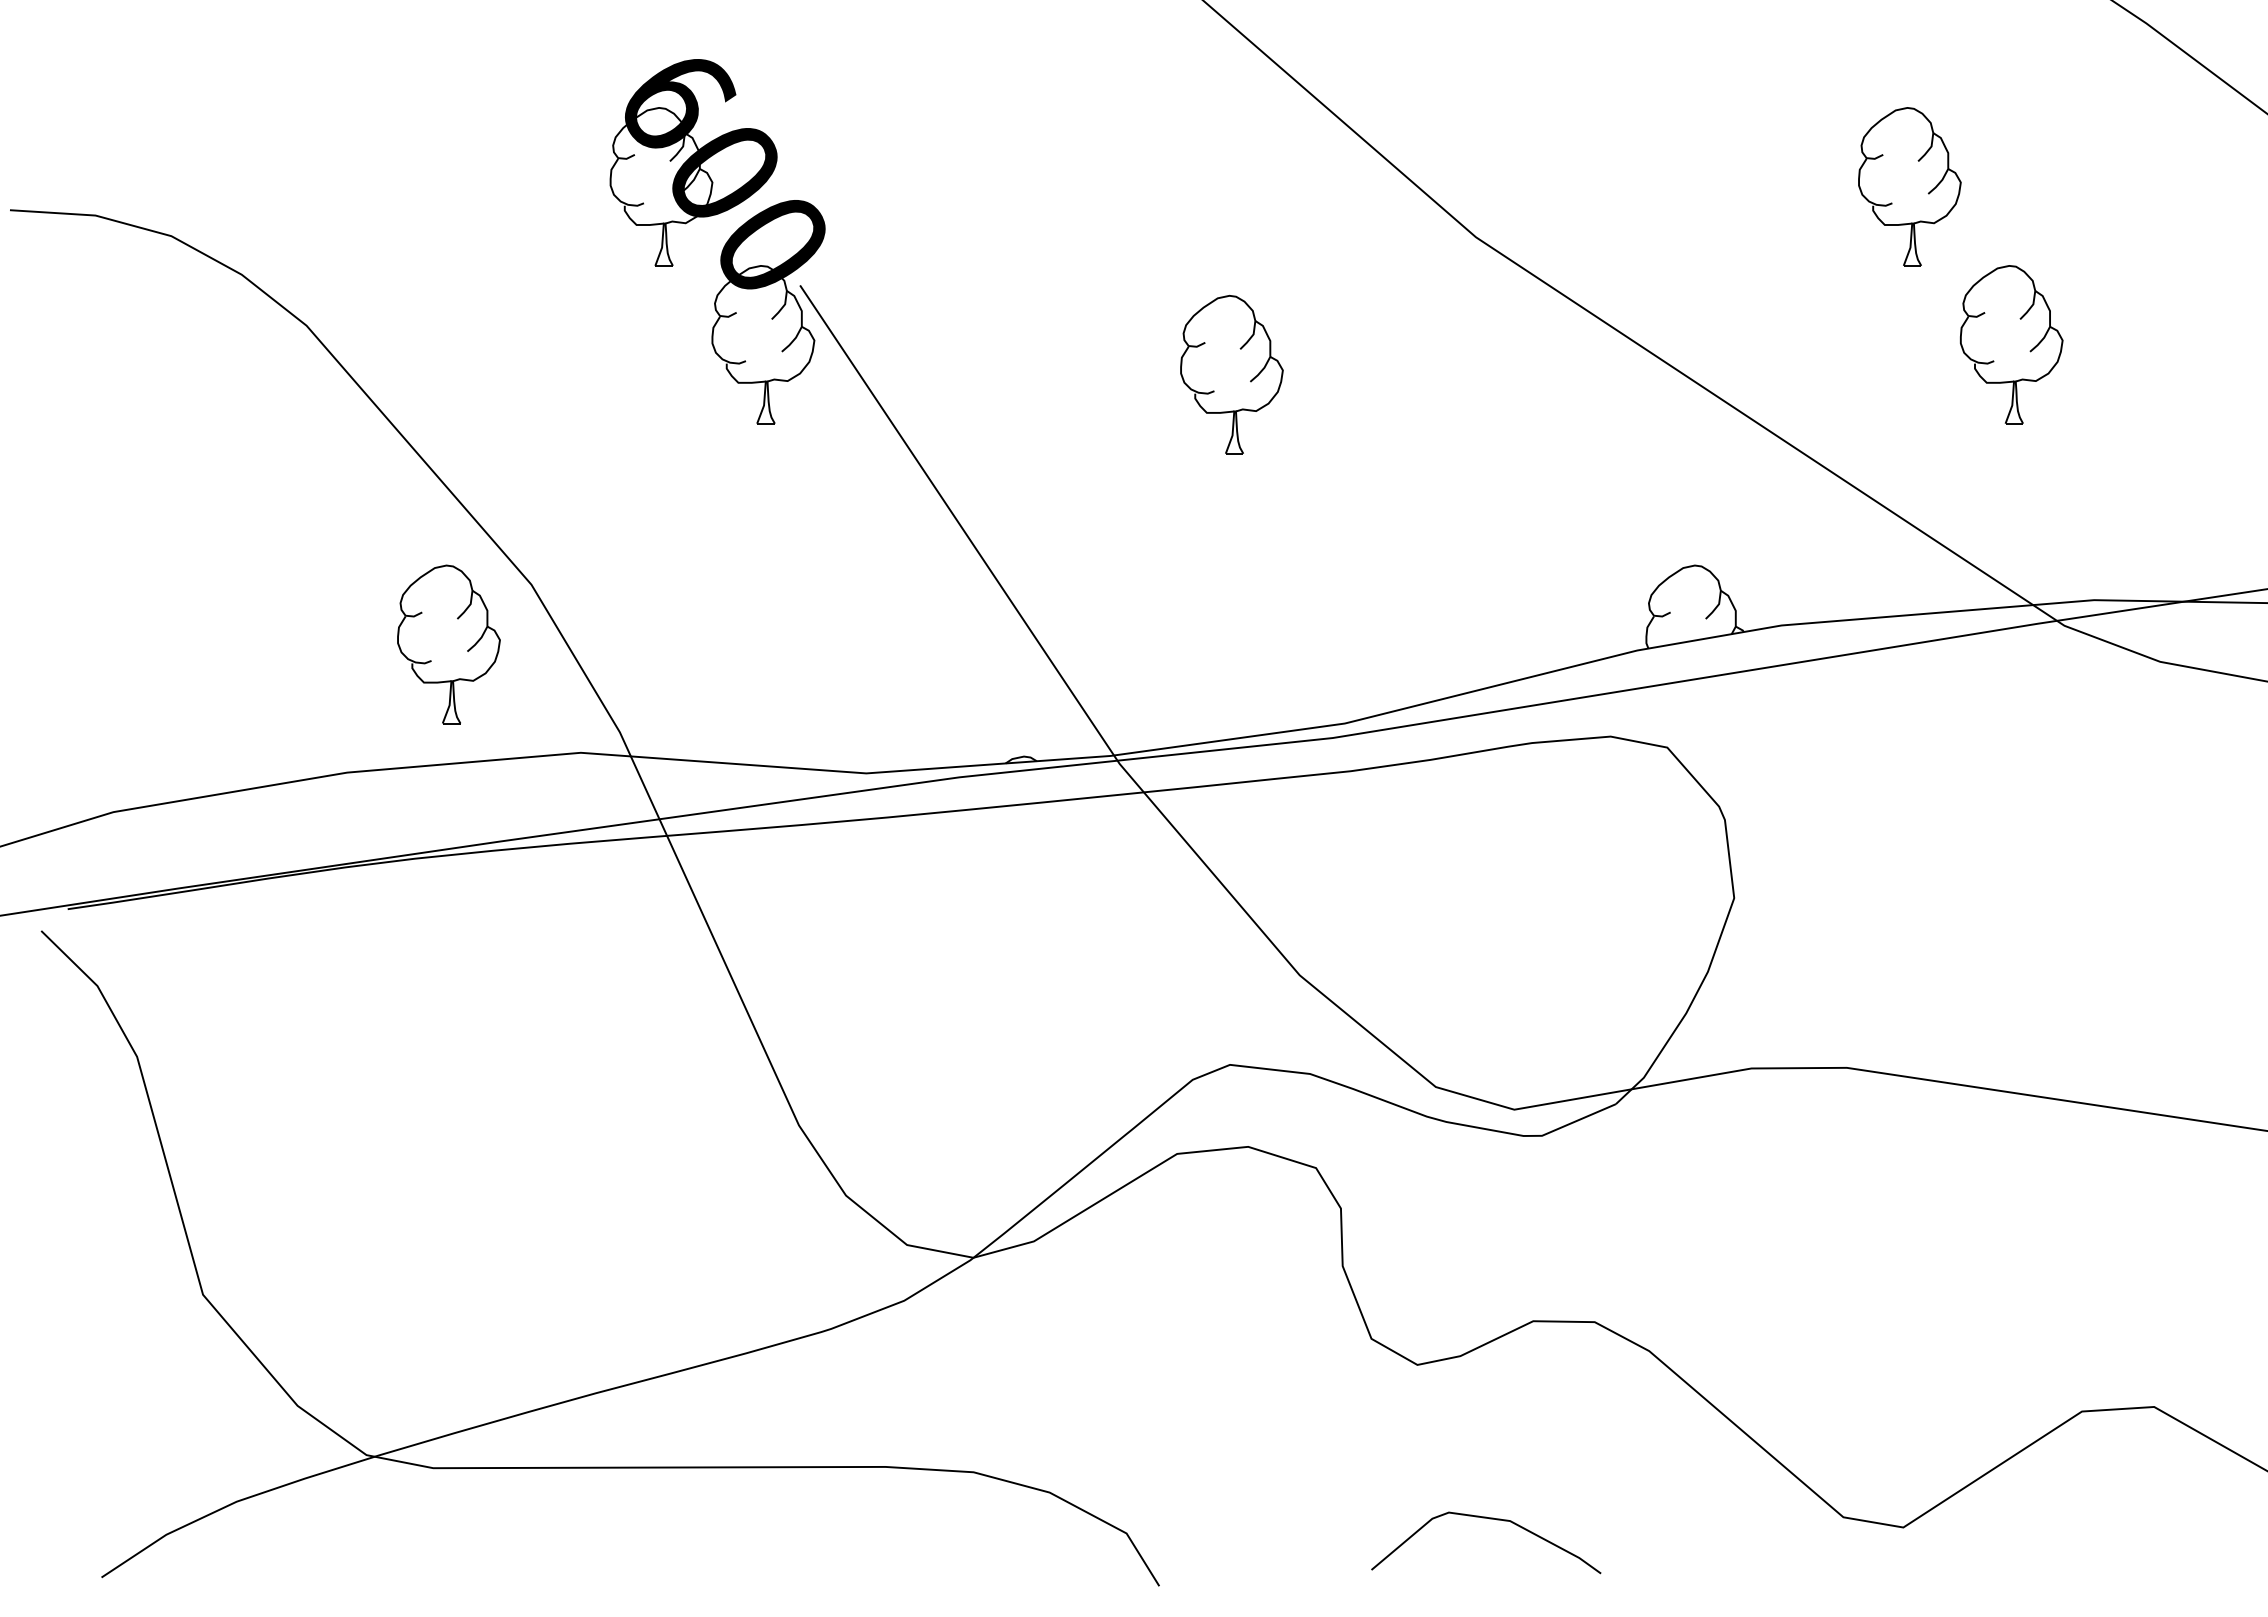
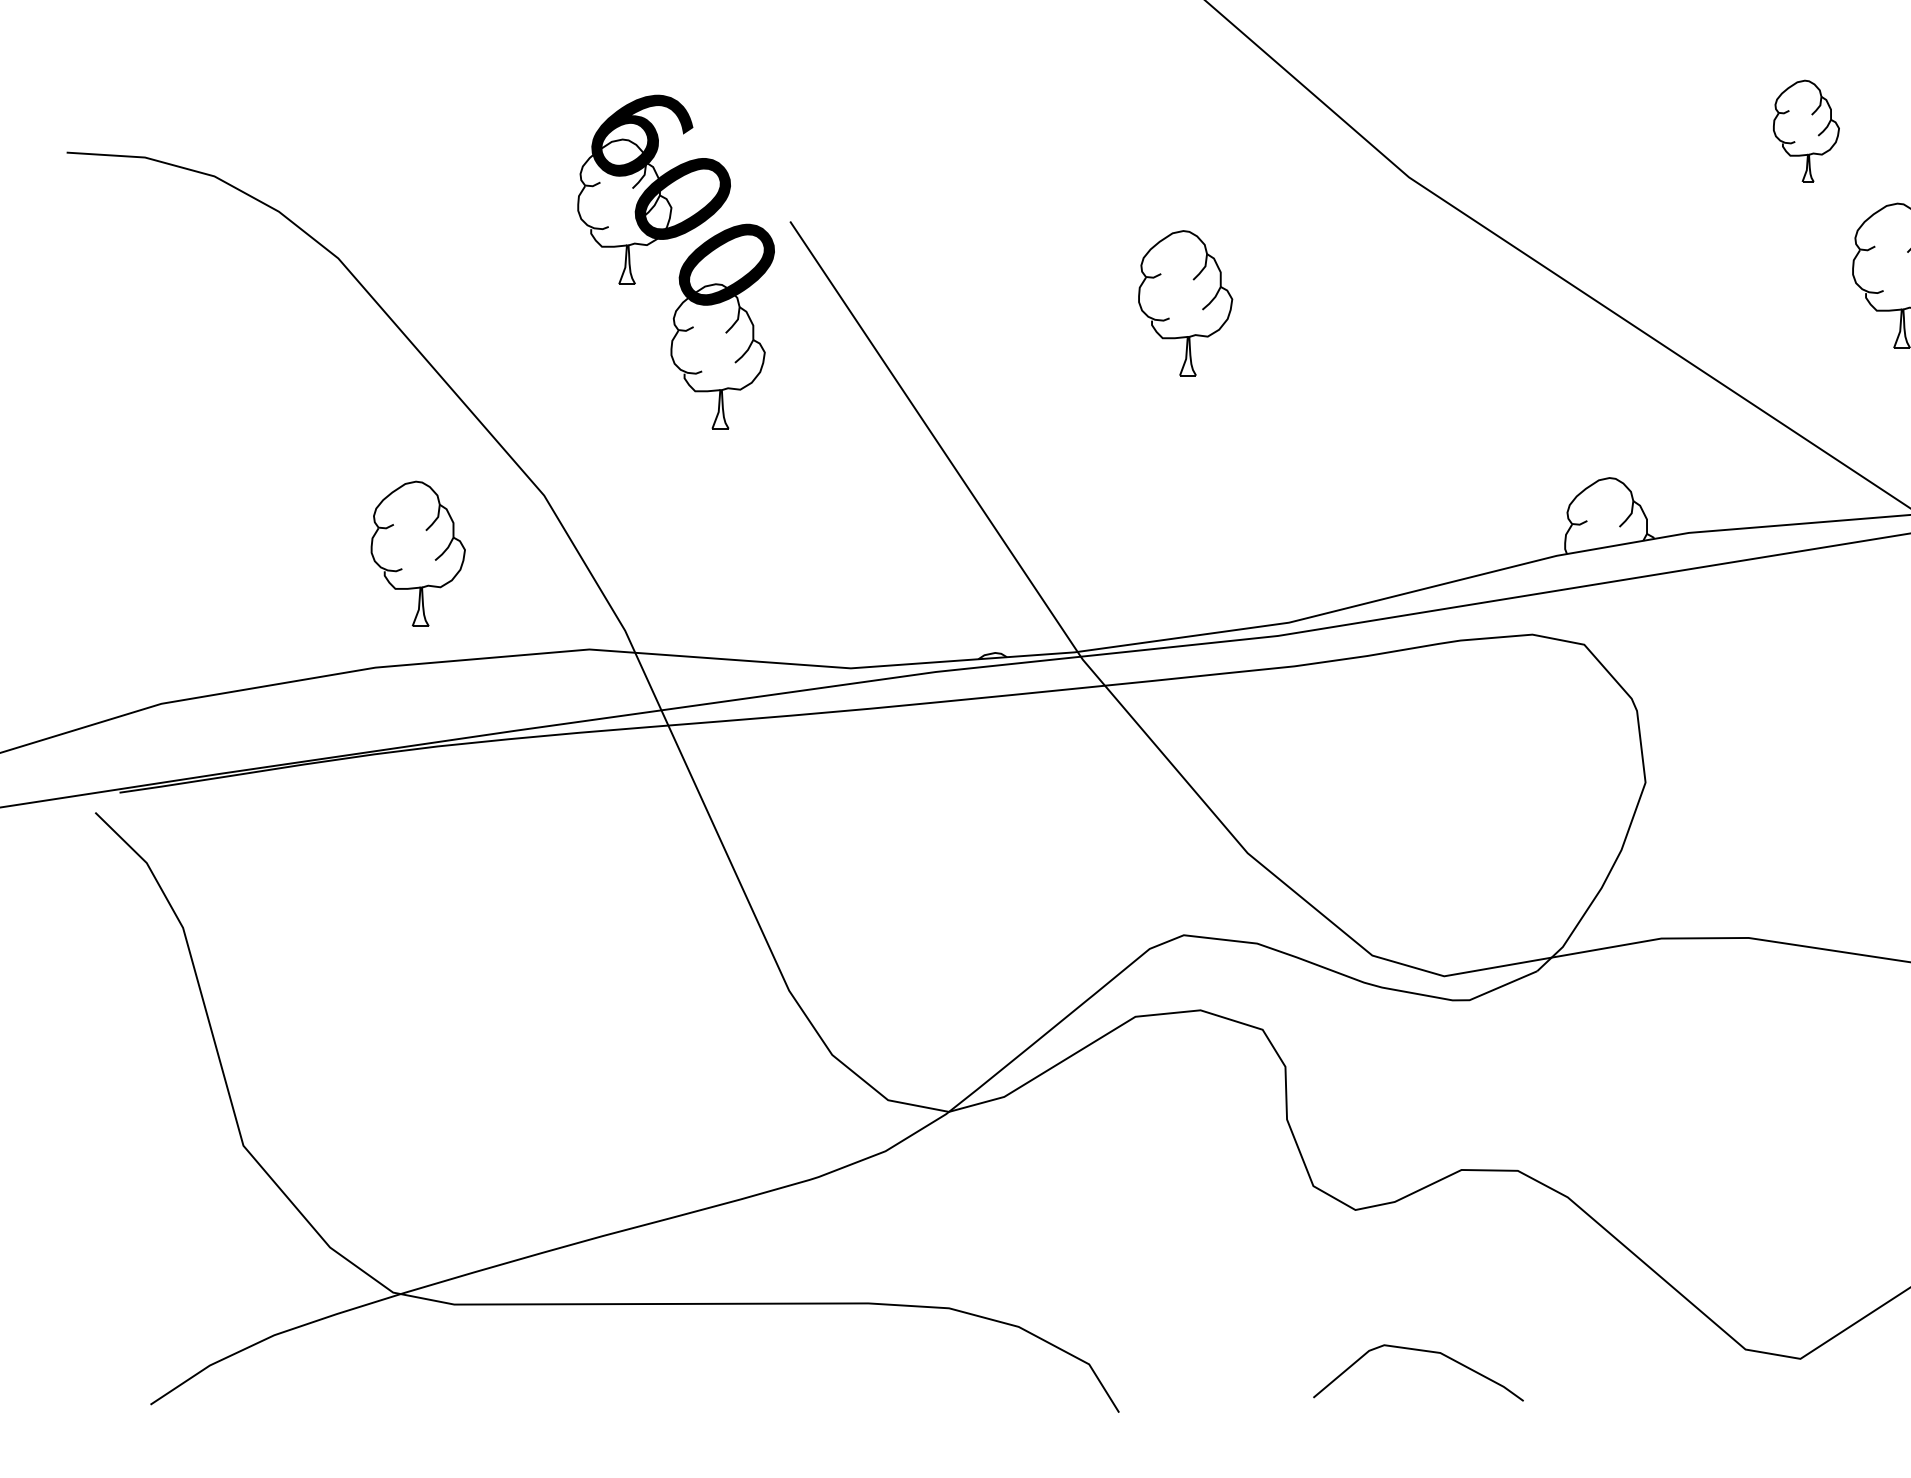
part: (1909, 186) -> (1806, 130), size x0.7
part: (723, 246) -> (681, 266), moved
part: (448, 644) -> (417, 553), moved

